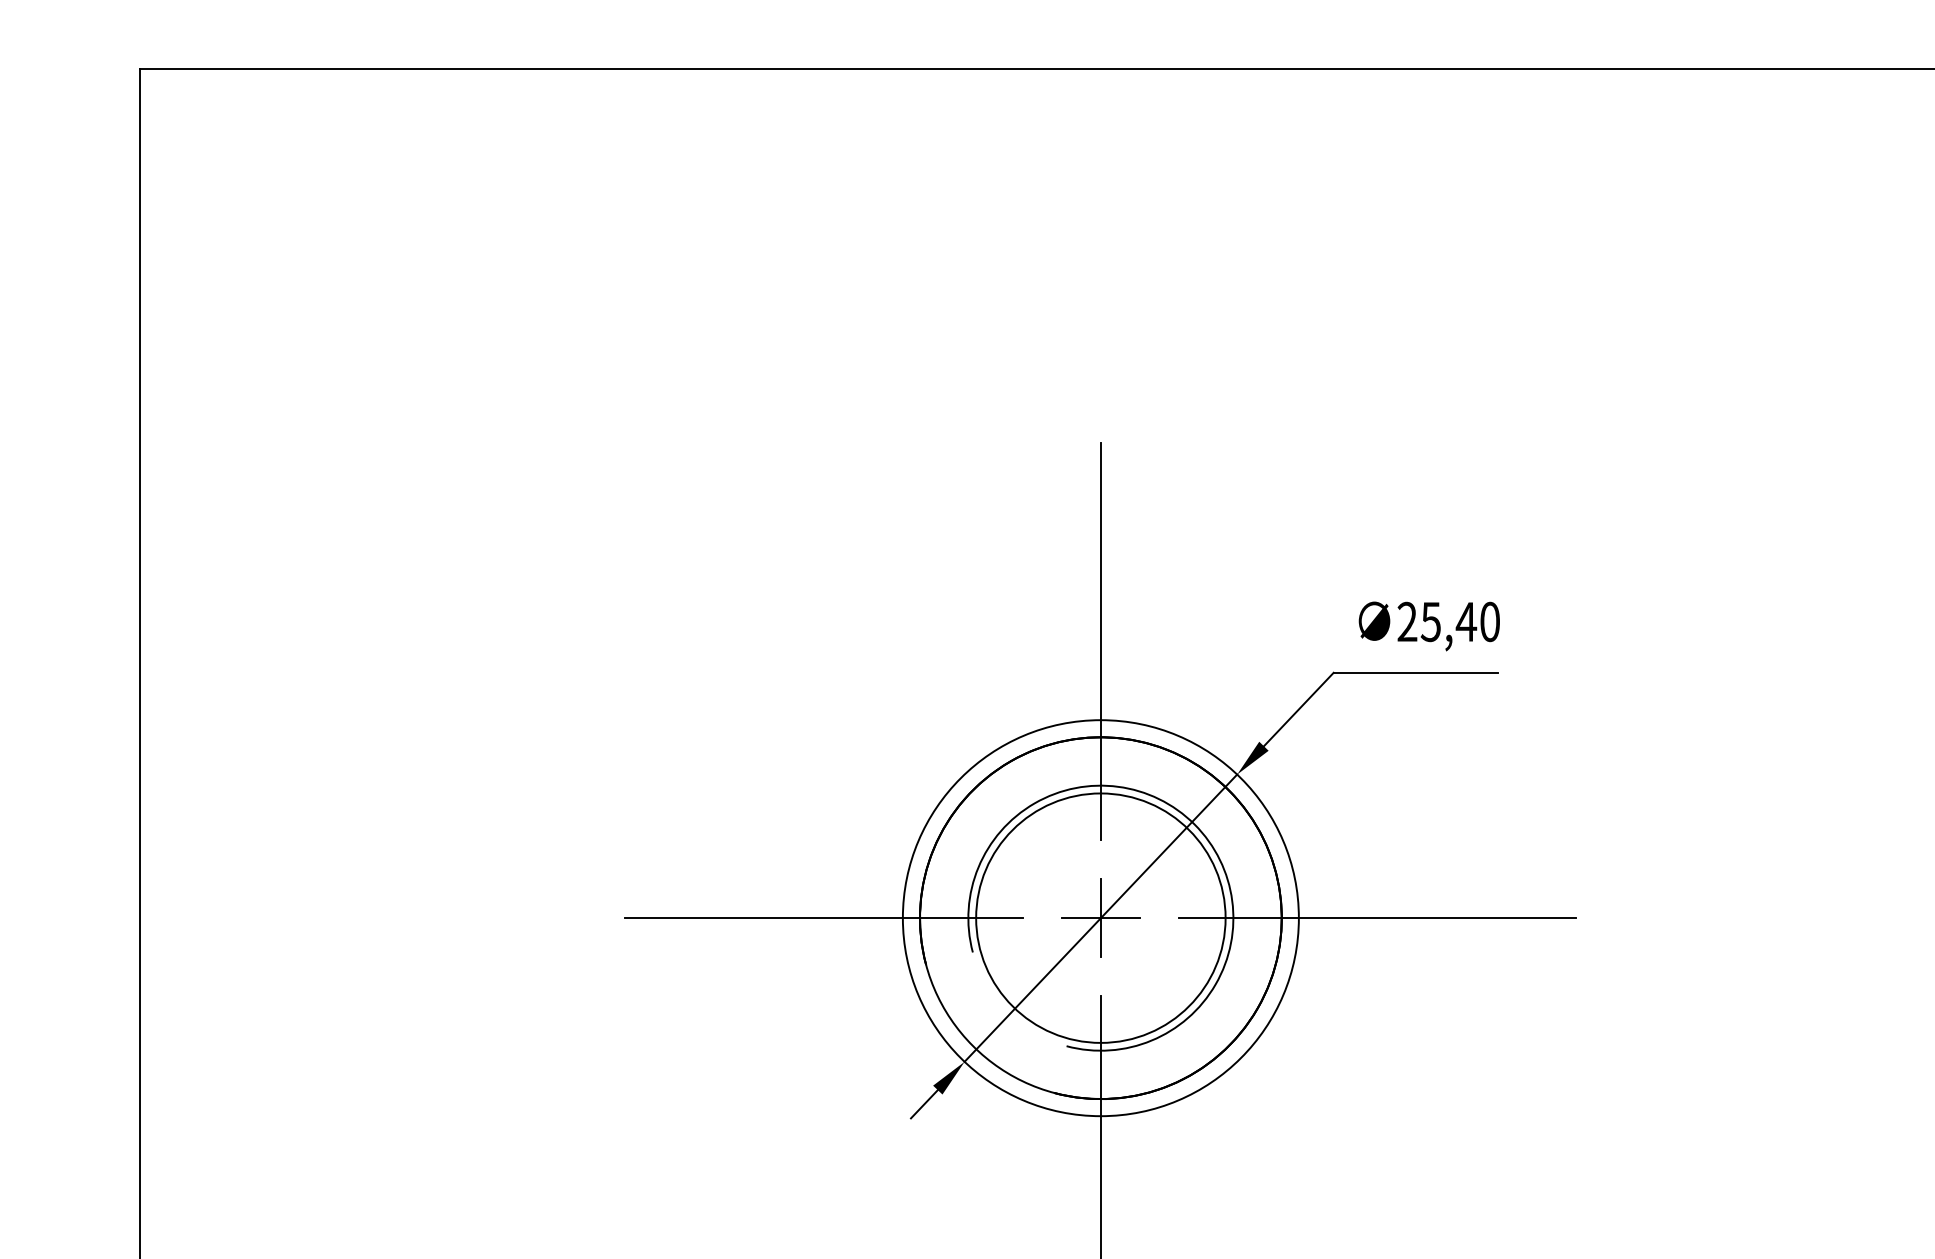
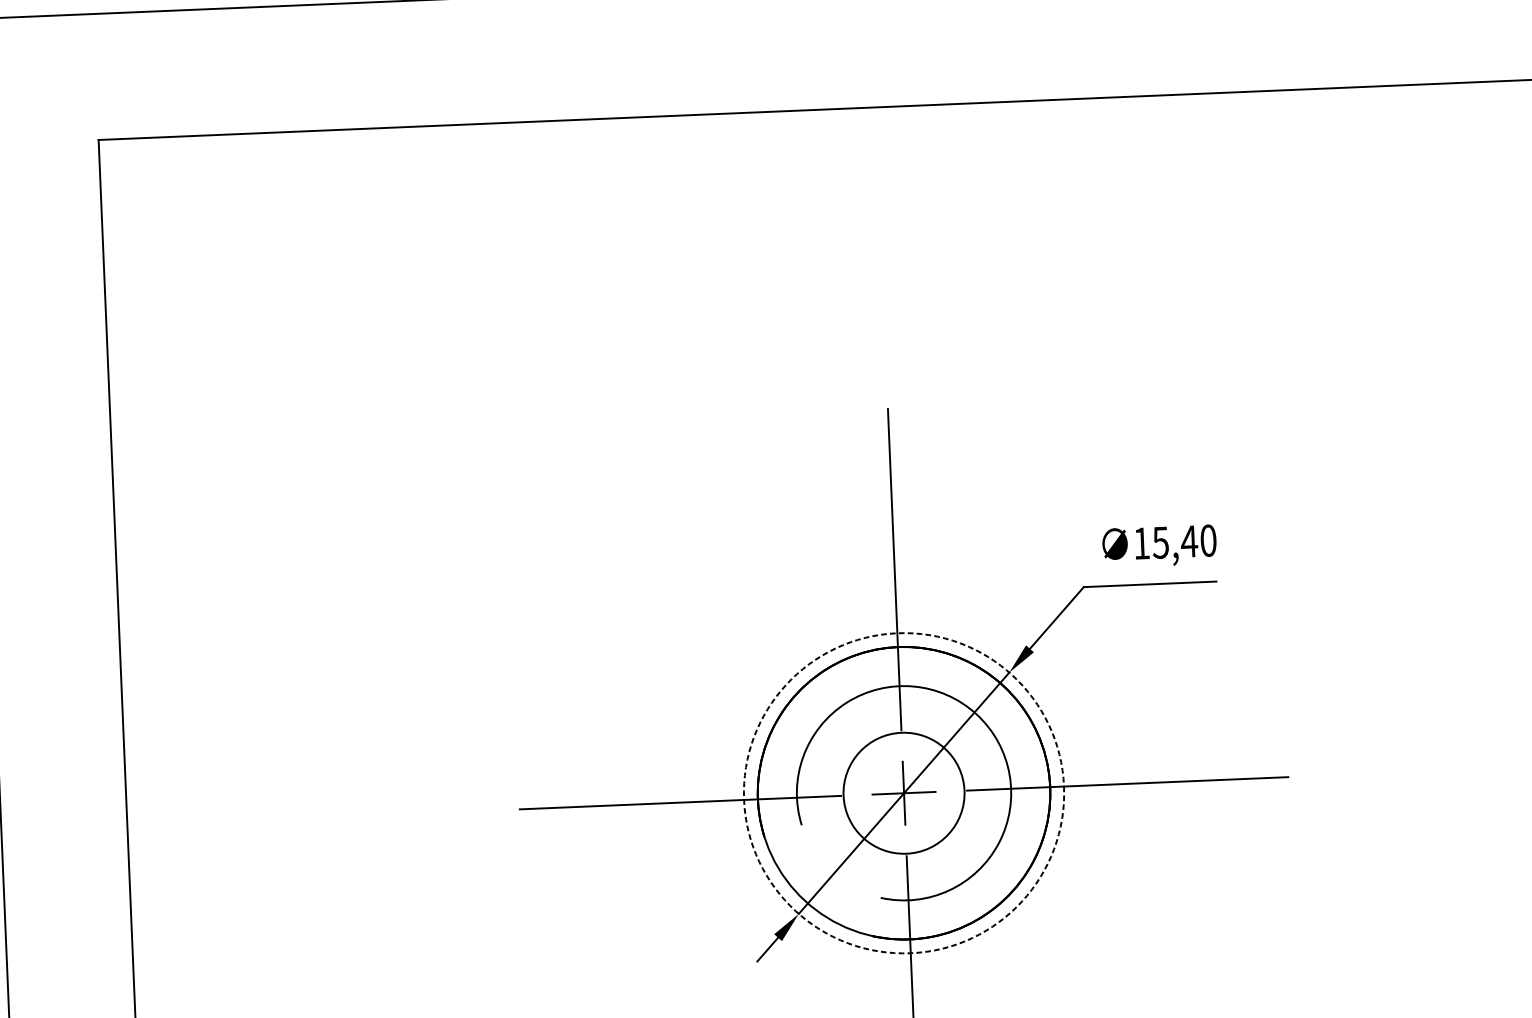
text: (1407, 621) -> (1141, 543), 25,40 -> 15,40
circle: (1100, 917) -> (903, 792), size x0.6
circle: (1100, 918) -> (903, 793), solid -> dashed

